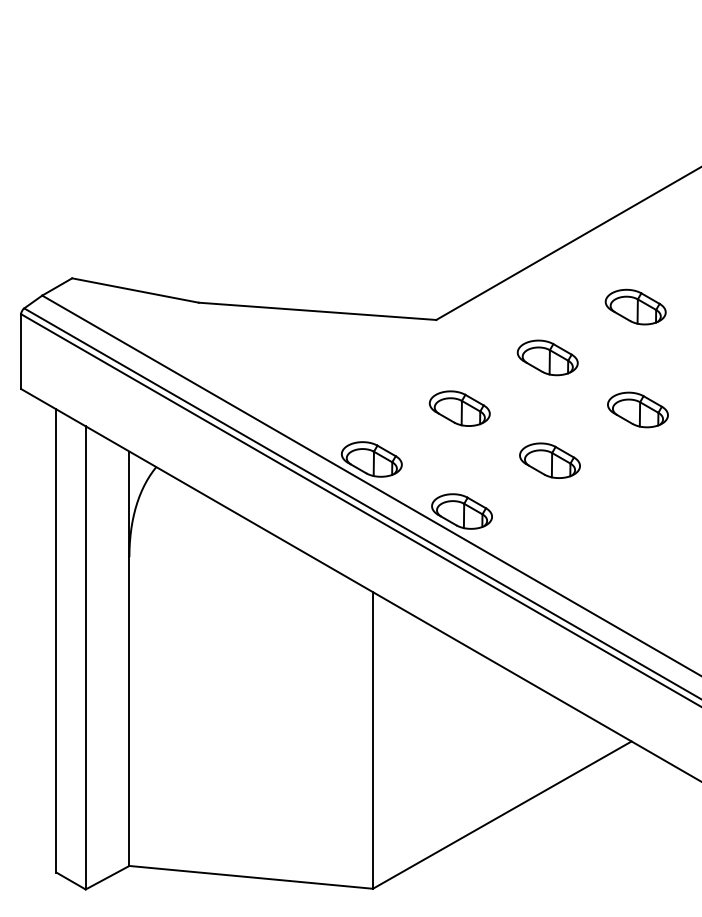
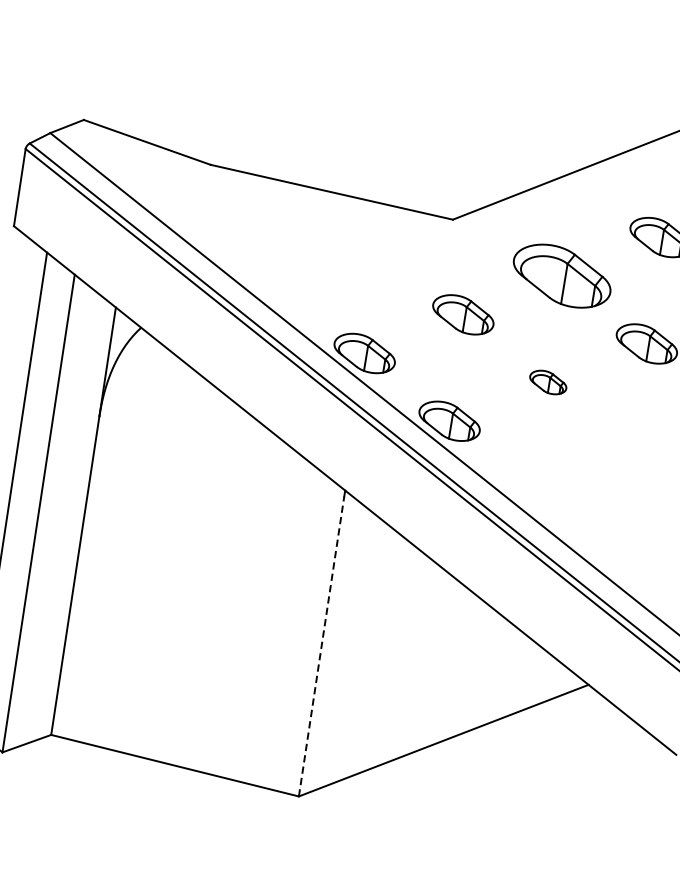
part: (547, 357) -> (561, 275), size x1.6
part: (549, 460) -> (547, 382), size x0.6
line: (372, 742) -> (321, 645), solid -> dashed

